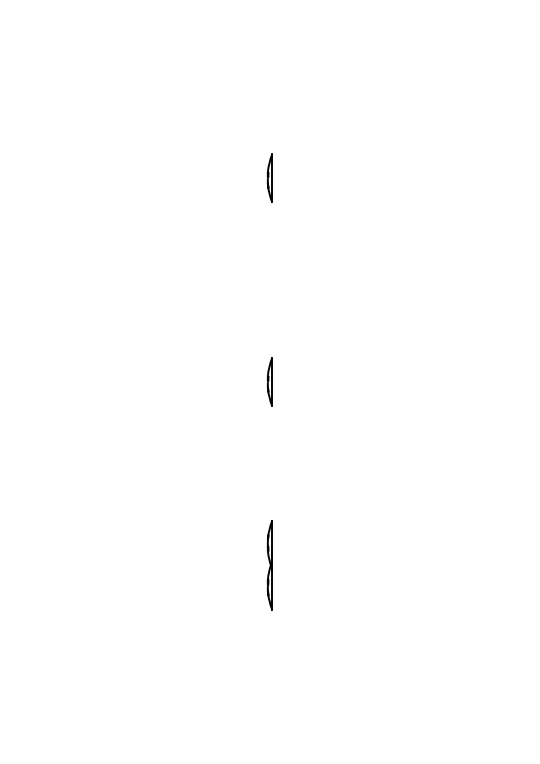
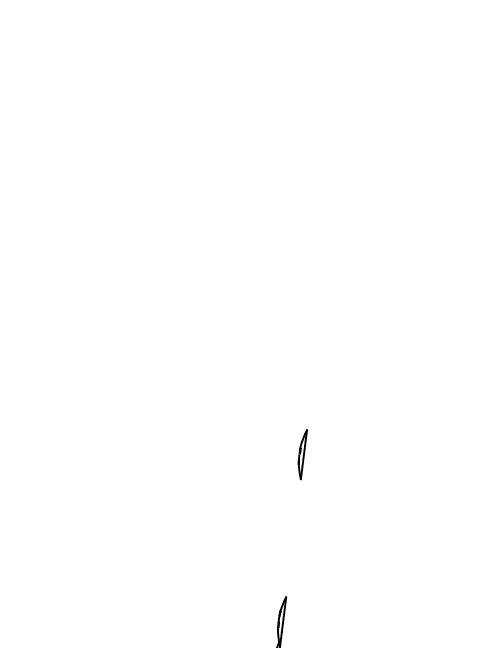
part: (269, 177) -> (327, 244), removed

